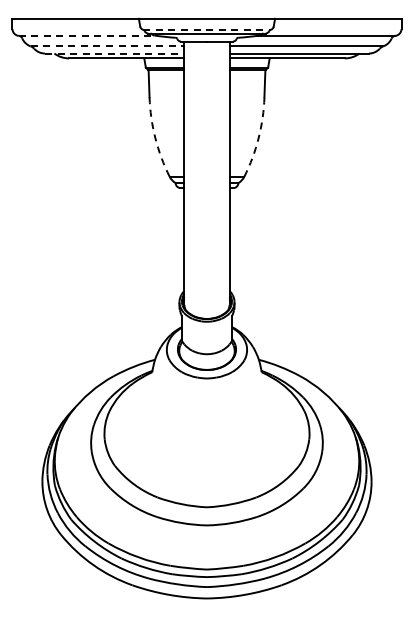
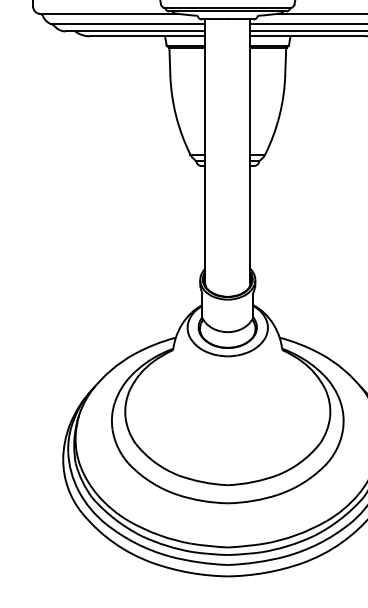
line: (206, 29) -> (227, 7), dashed -> solid
line: (88, 35) -> (109, 13), dashed -> solid
line: (107, 46) -> (128, 24), dashed -> solid
line: (114, 53) -> (135, 31), dashed -> solid
arc: (155, 138) -> (176, 116), dashed -> solid
arc: (258, 138) -> (279, 116), dashed -> solid

